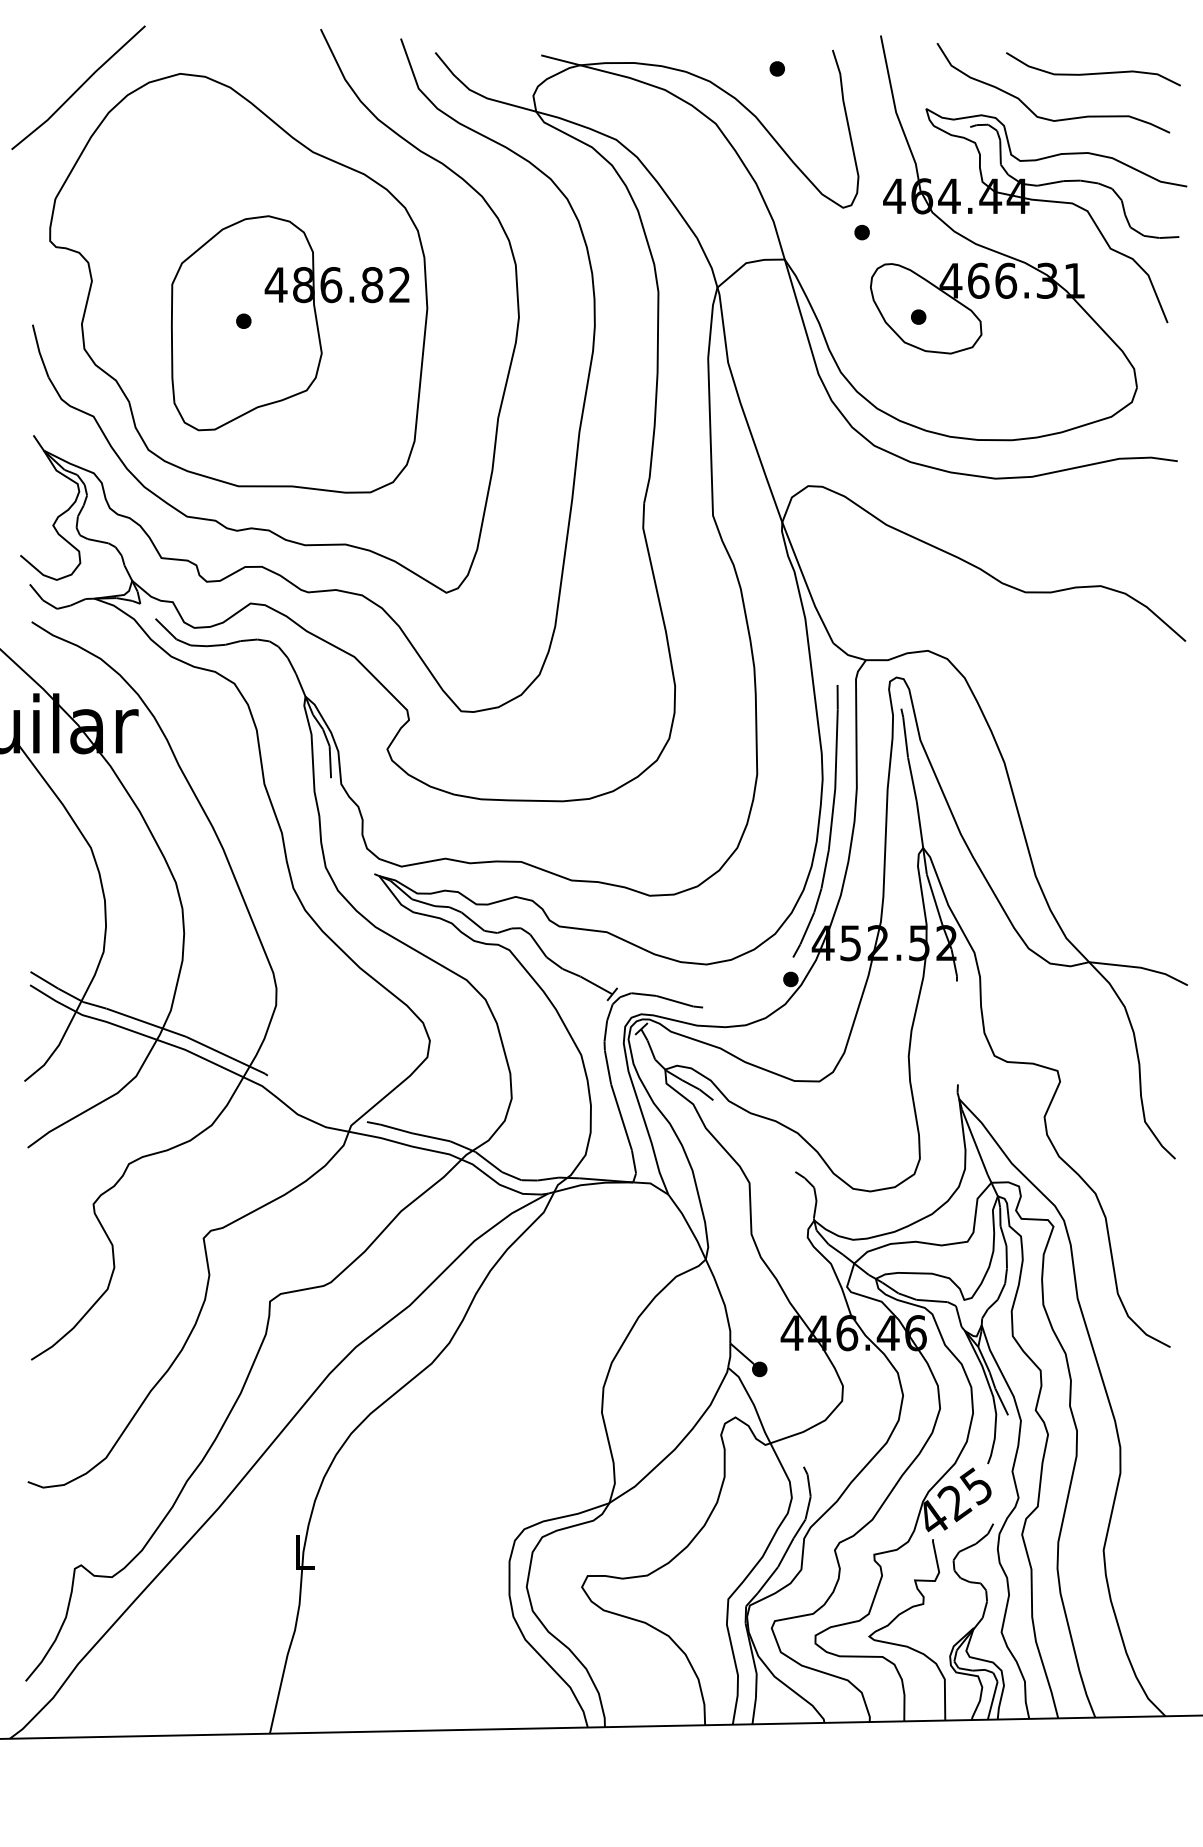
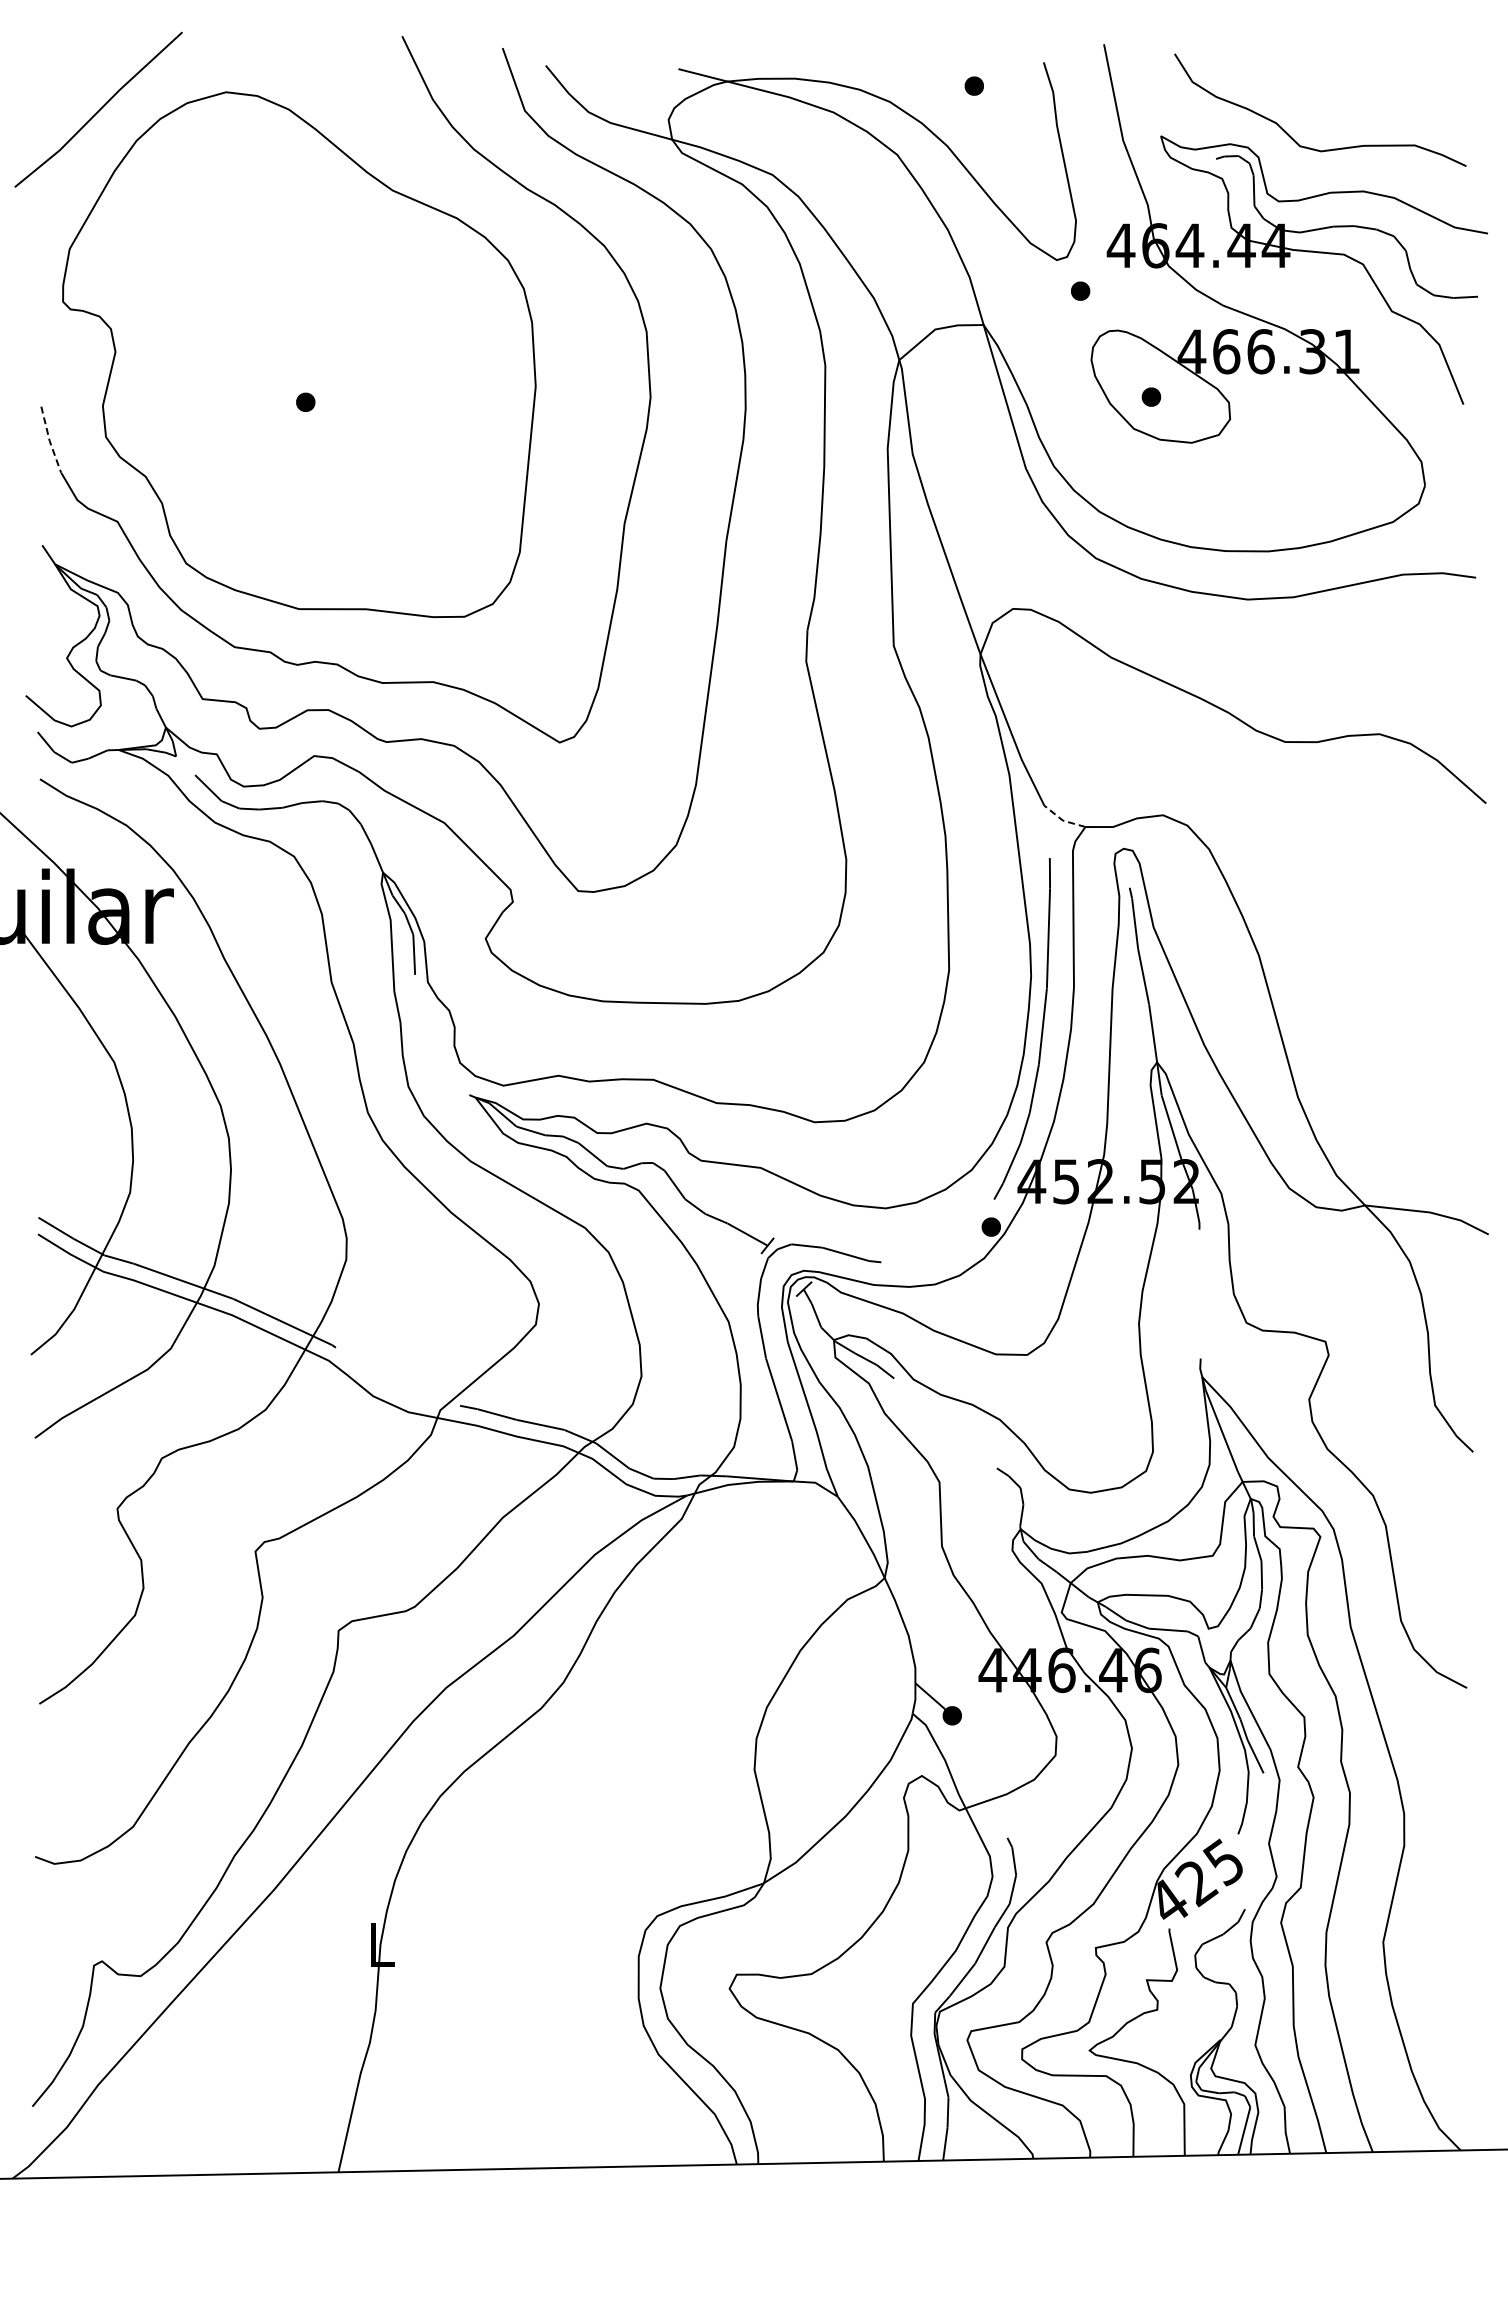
curve: (1093, 73) -> (1370, 91), removed
part: (289, 323) -> (363, 404), removed
line: (39, 352) -> (49, 441), solid -> dashed
line: (848, 654) -> (1063, 820), solid -> dashed

